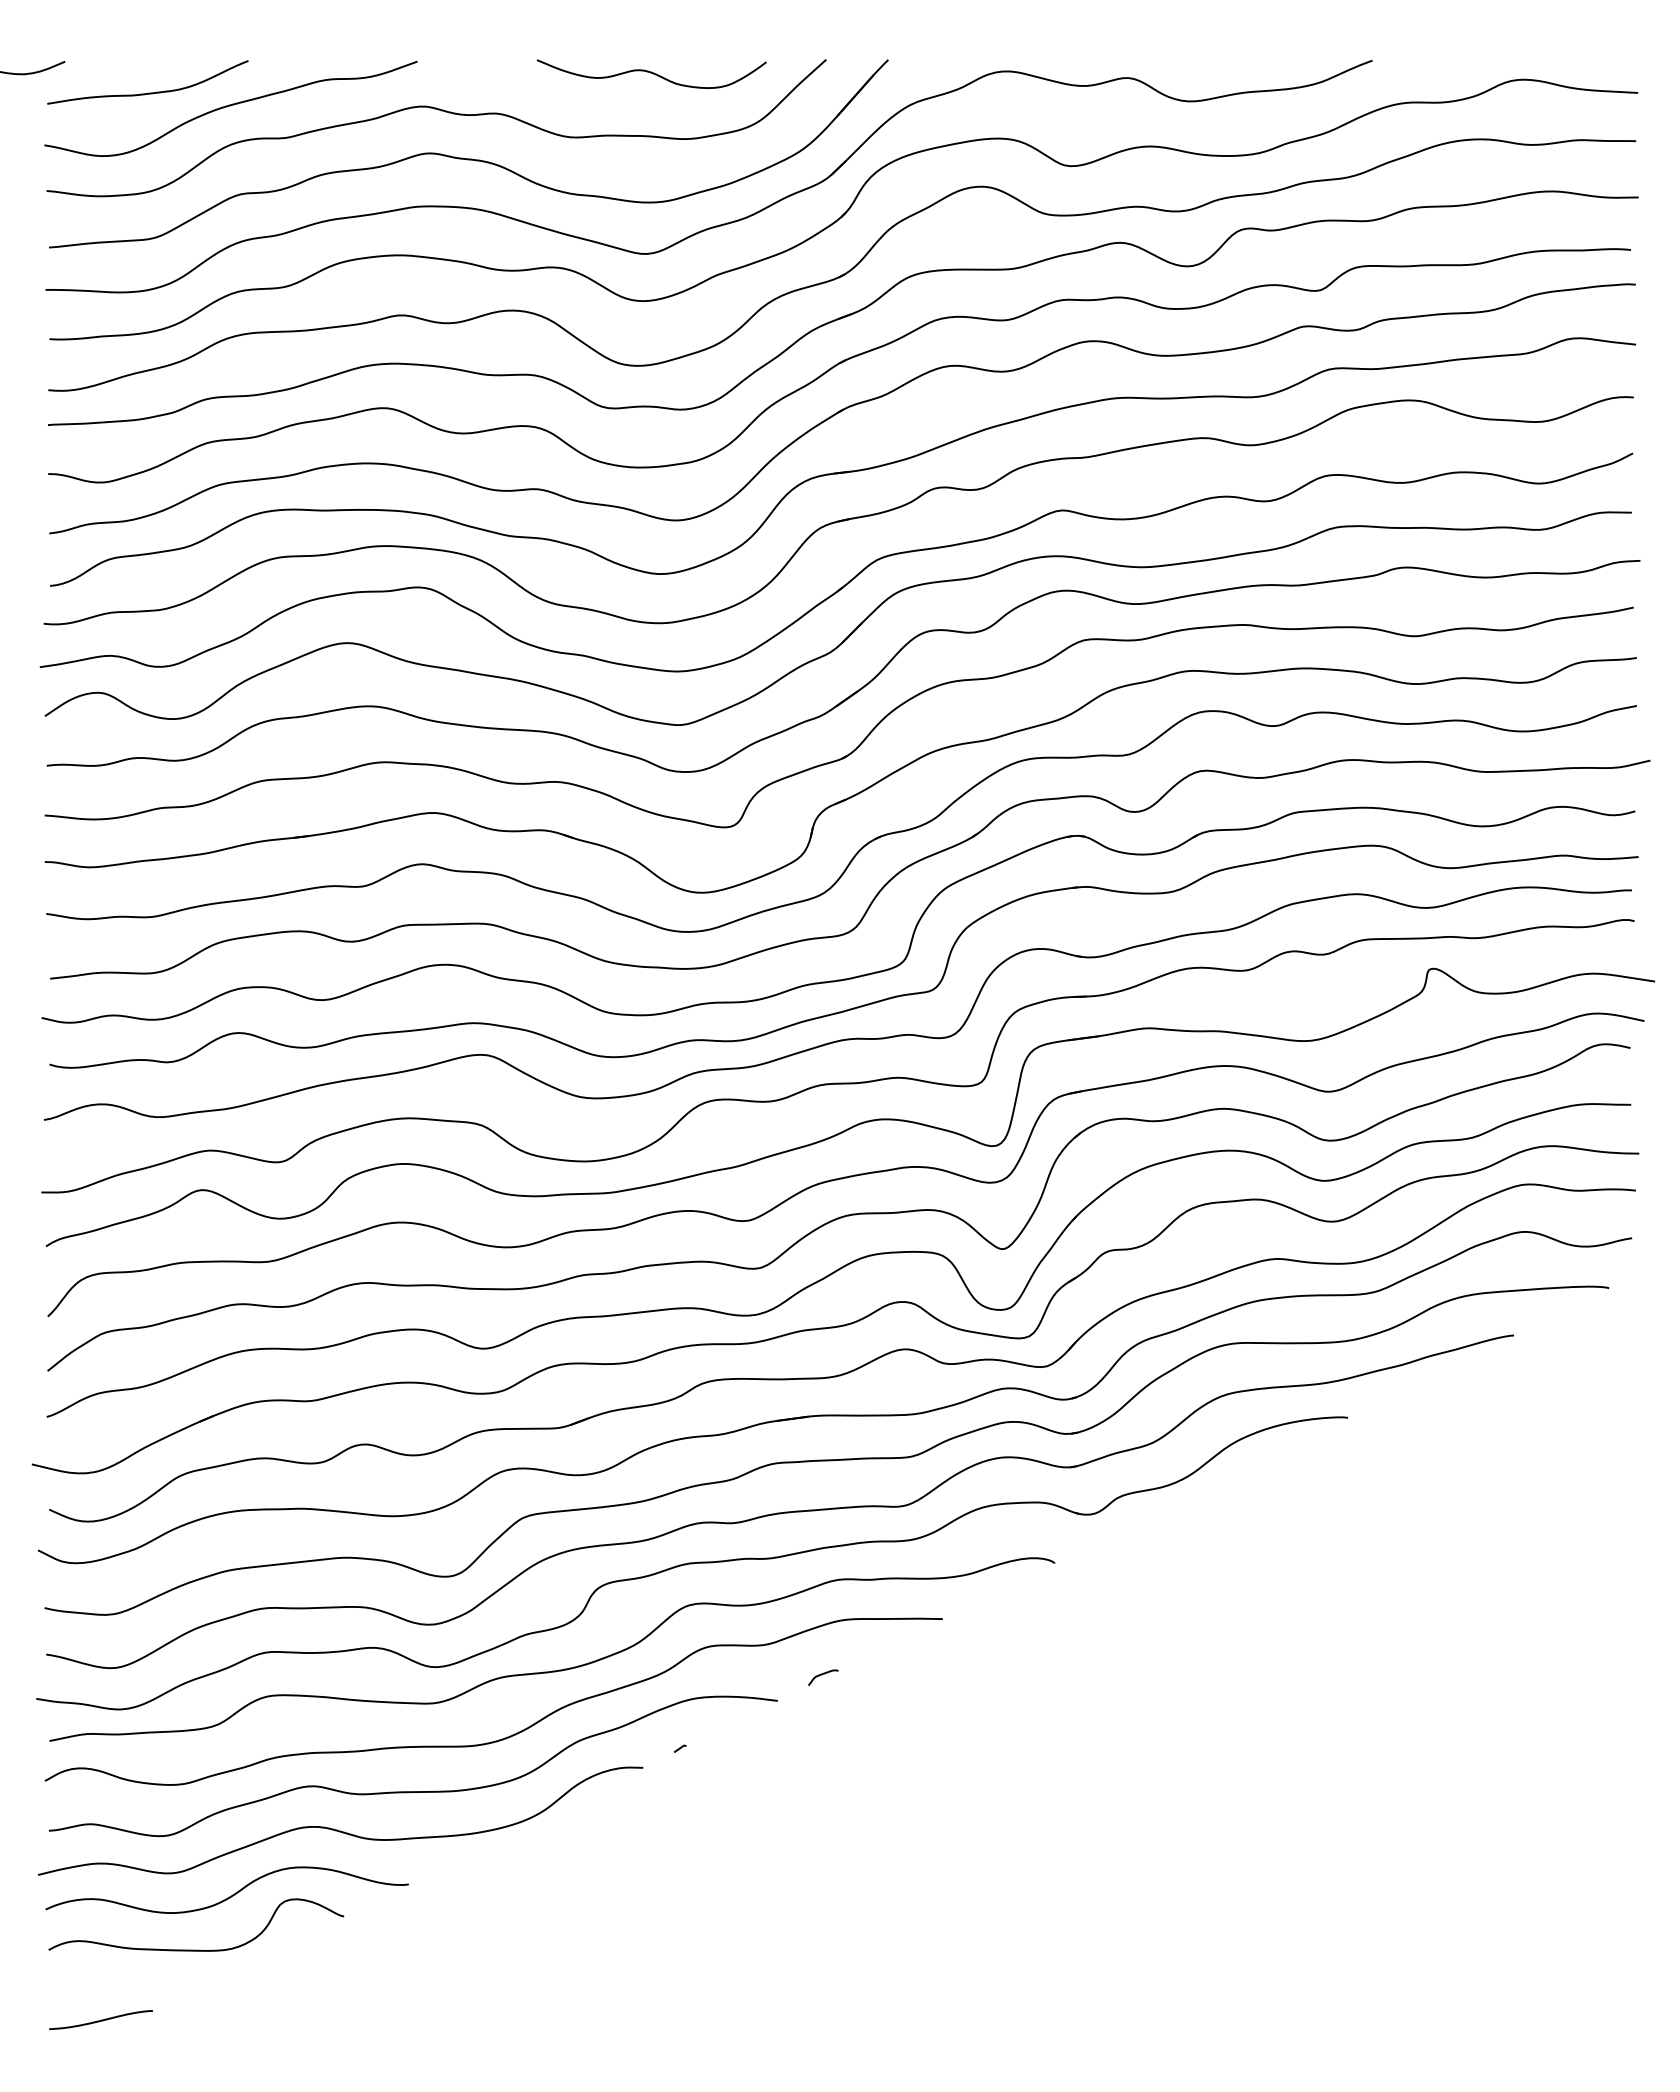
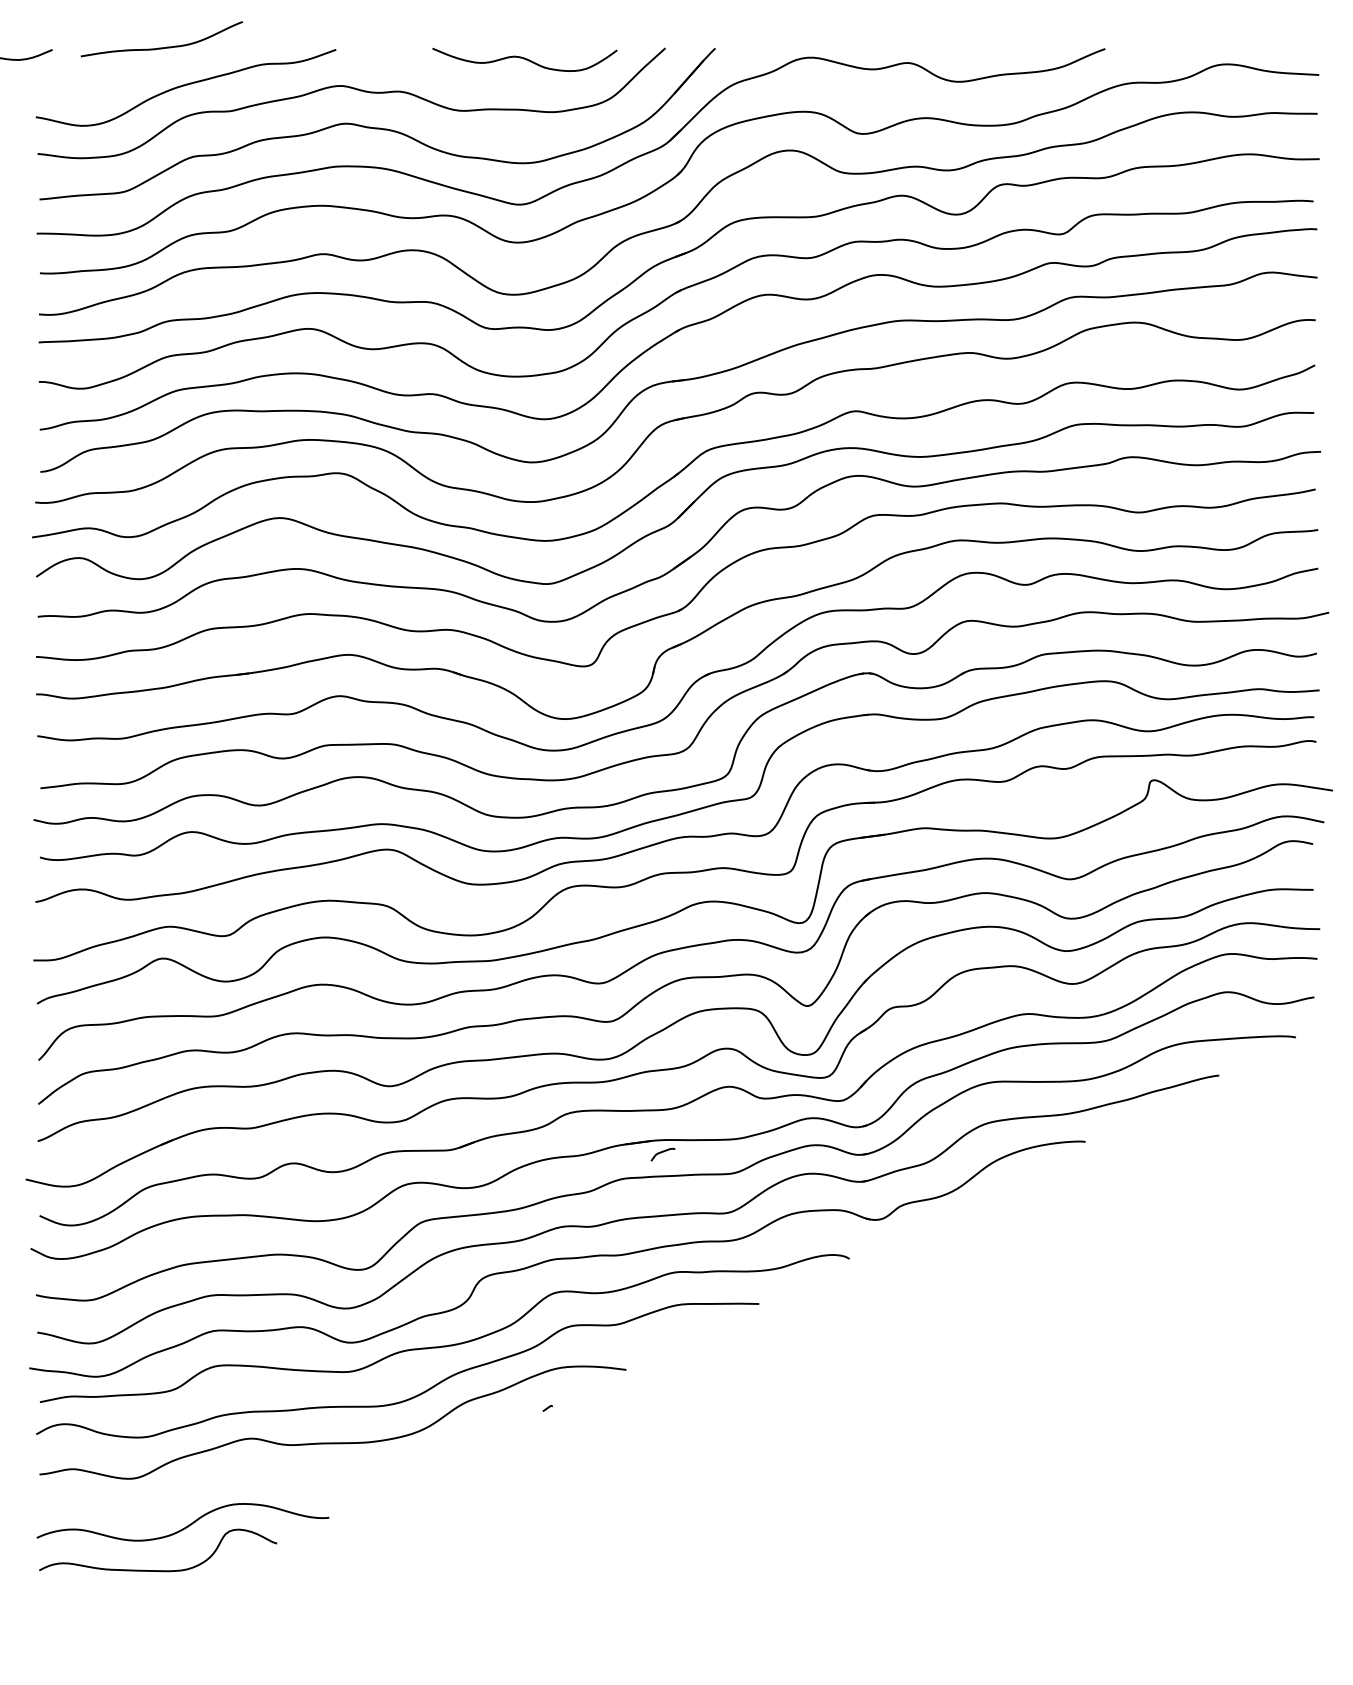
curve: (148, 92) -> (162, 47), moved
curve: (822, 1675) -> (662, 1152), moved
curve: (337, 1829) -> (271, 1473), removed
curve: (100, 2020) -> (80, 1627), removed

